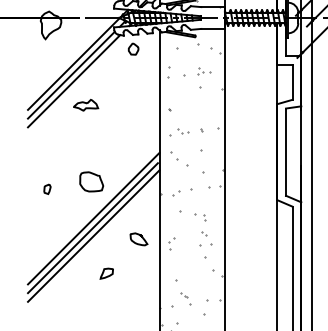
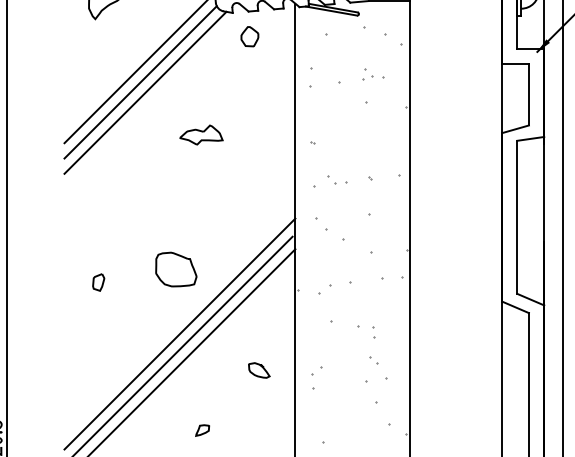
part: (86, 105) -> (202, 135), moved
part: (138, 239) -> (258, 370), size x0.7
part: (106, 273) -> (202, 430), size x0.6

